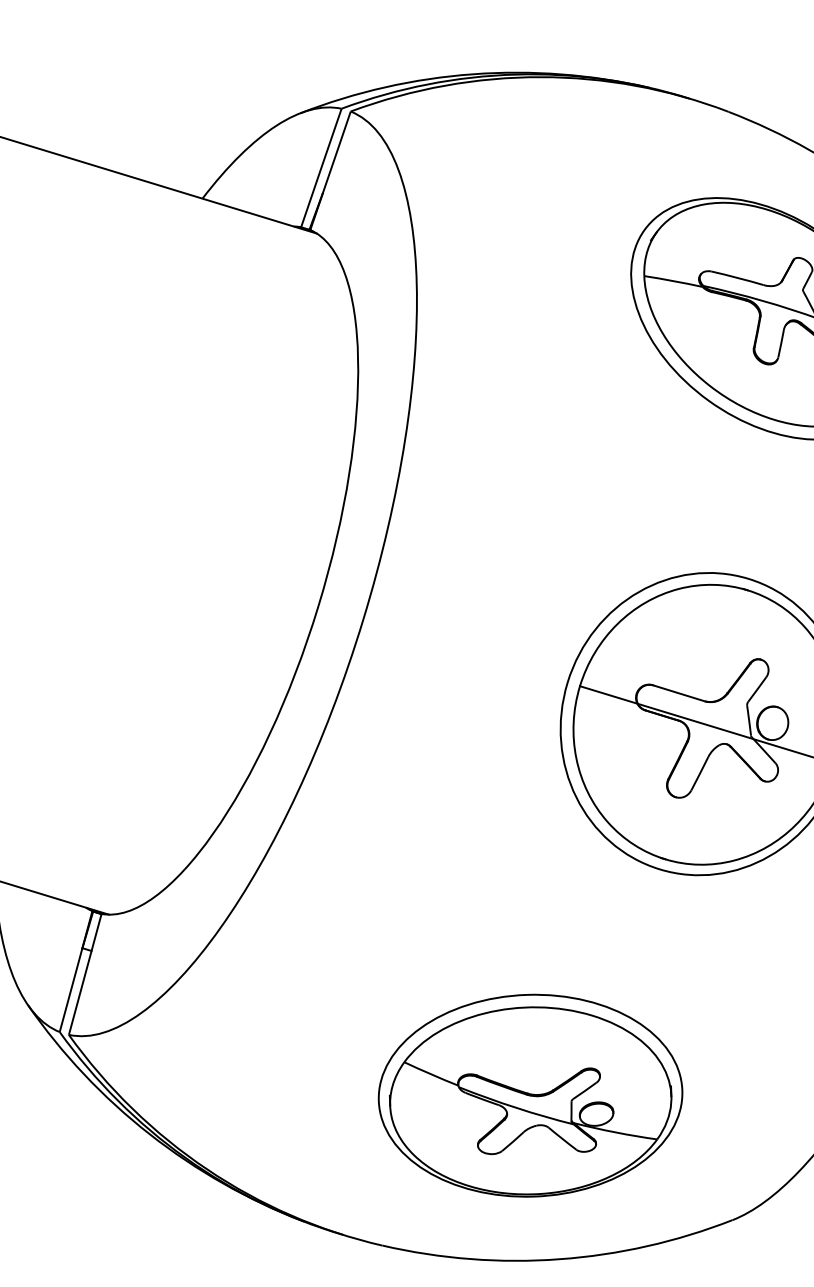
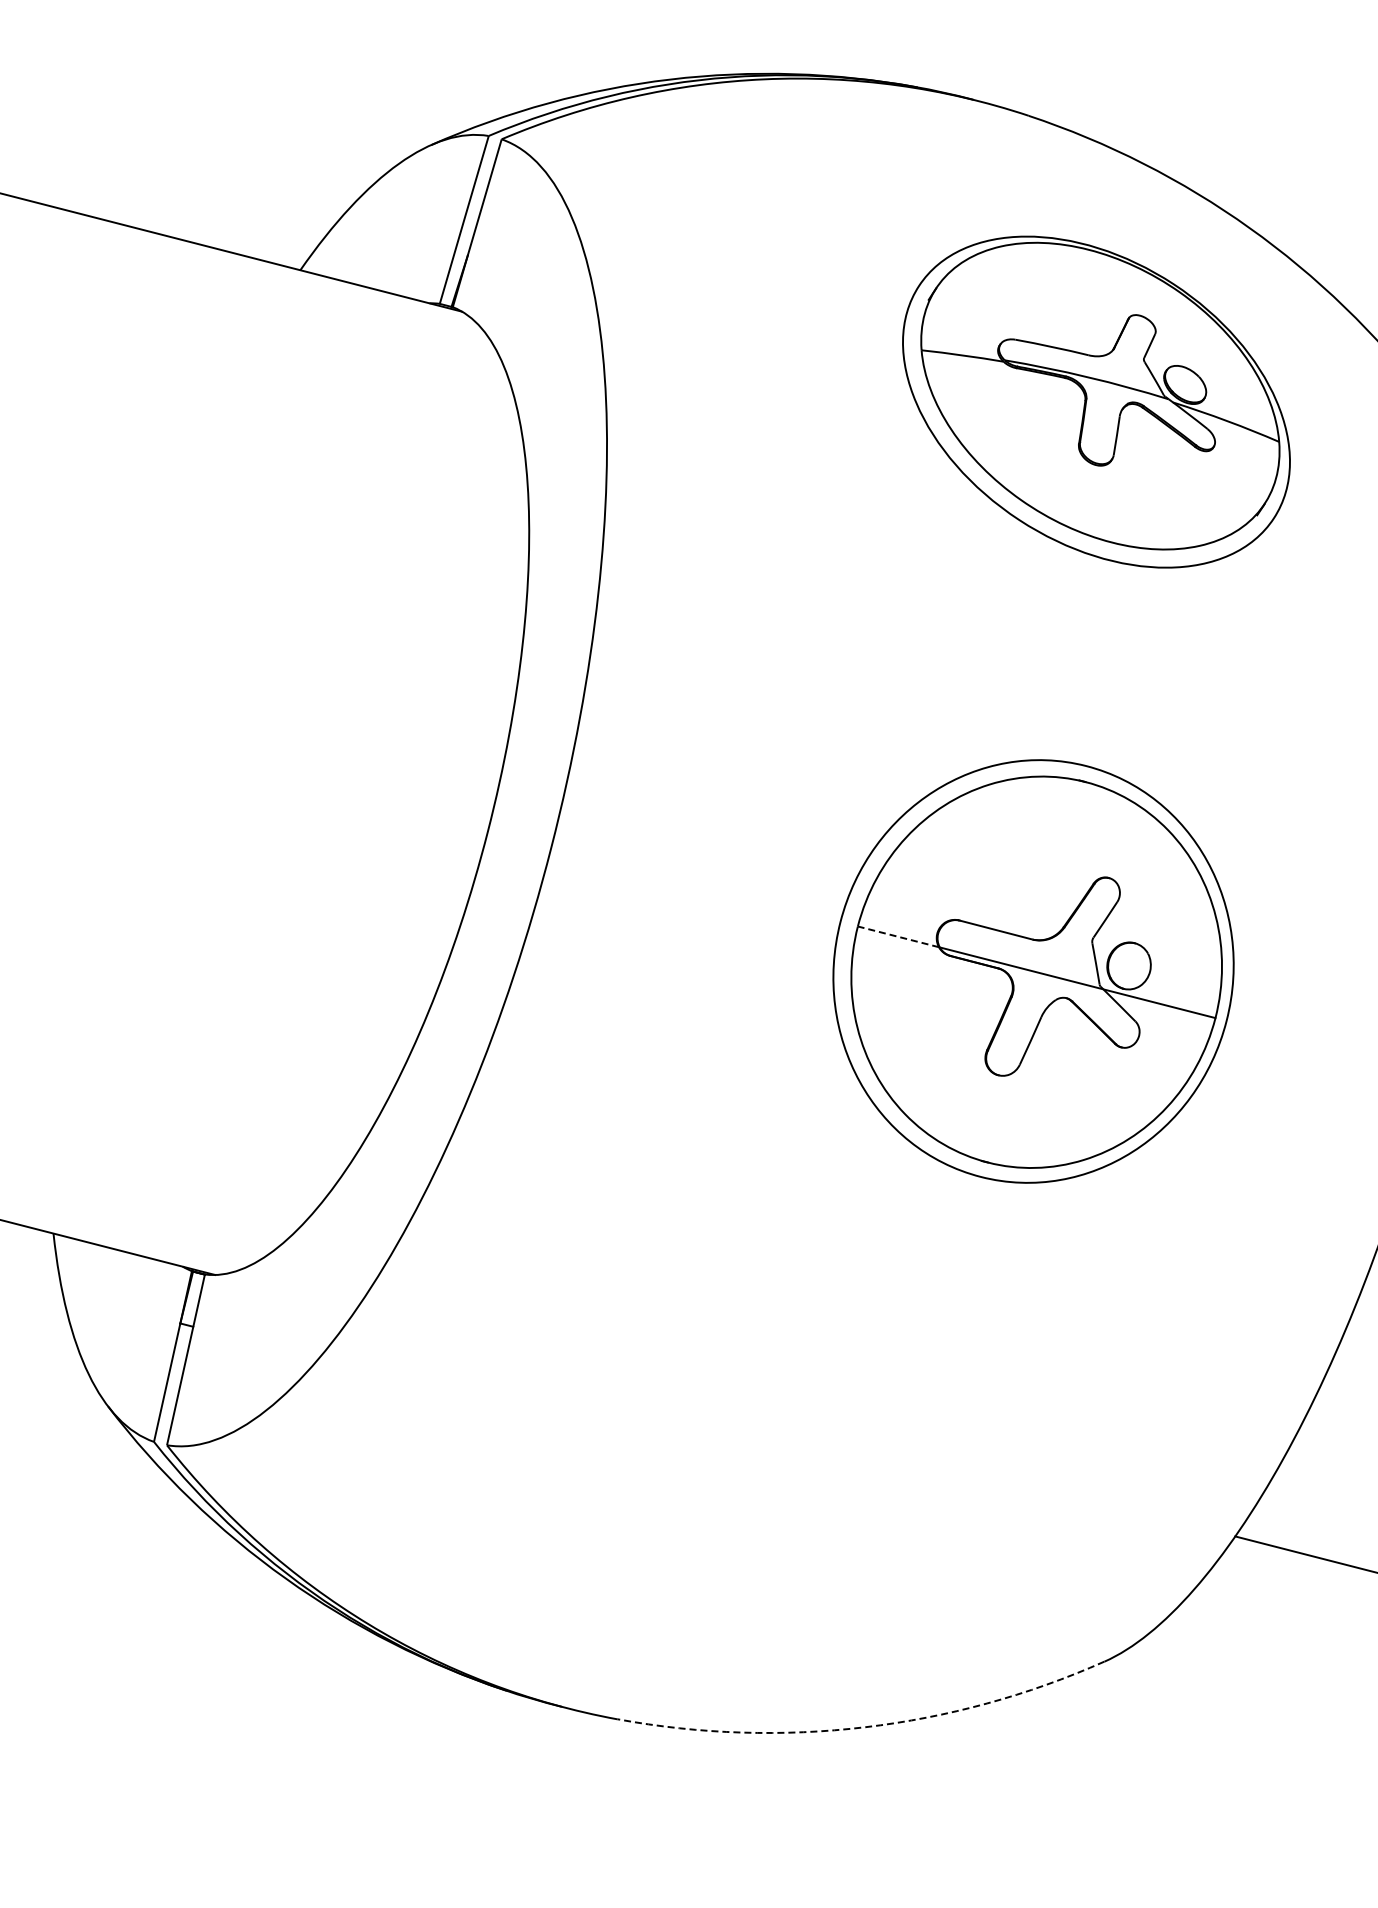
line: (608, 694) -> (898, 936), solid -> dashed
part: (530, 1095) -> (814, 1500), removed
arc: (559, 1259) -> (865, 1727), solid -> dashed

